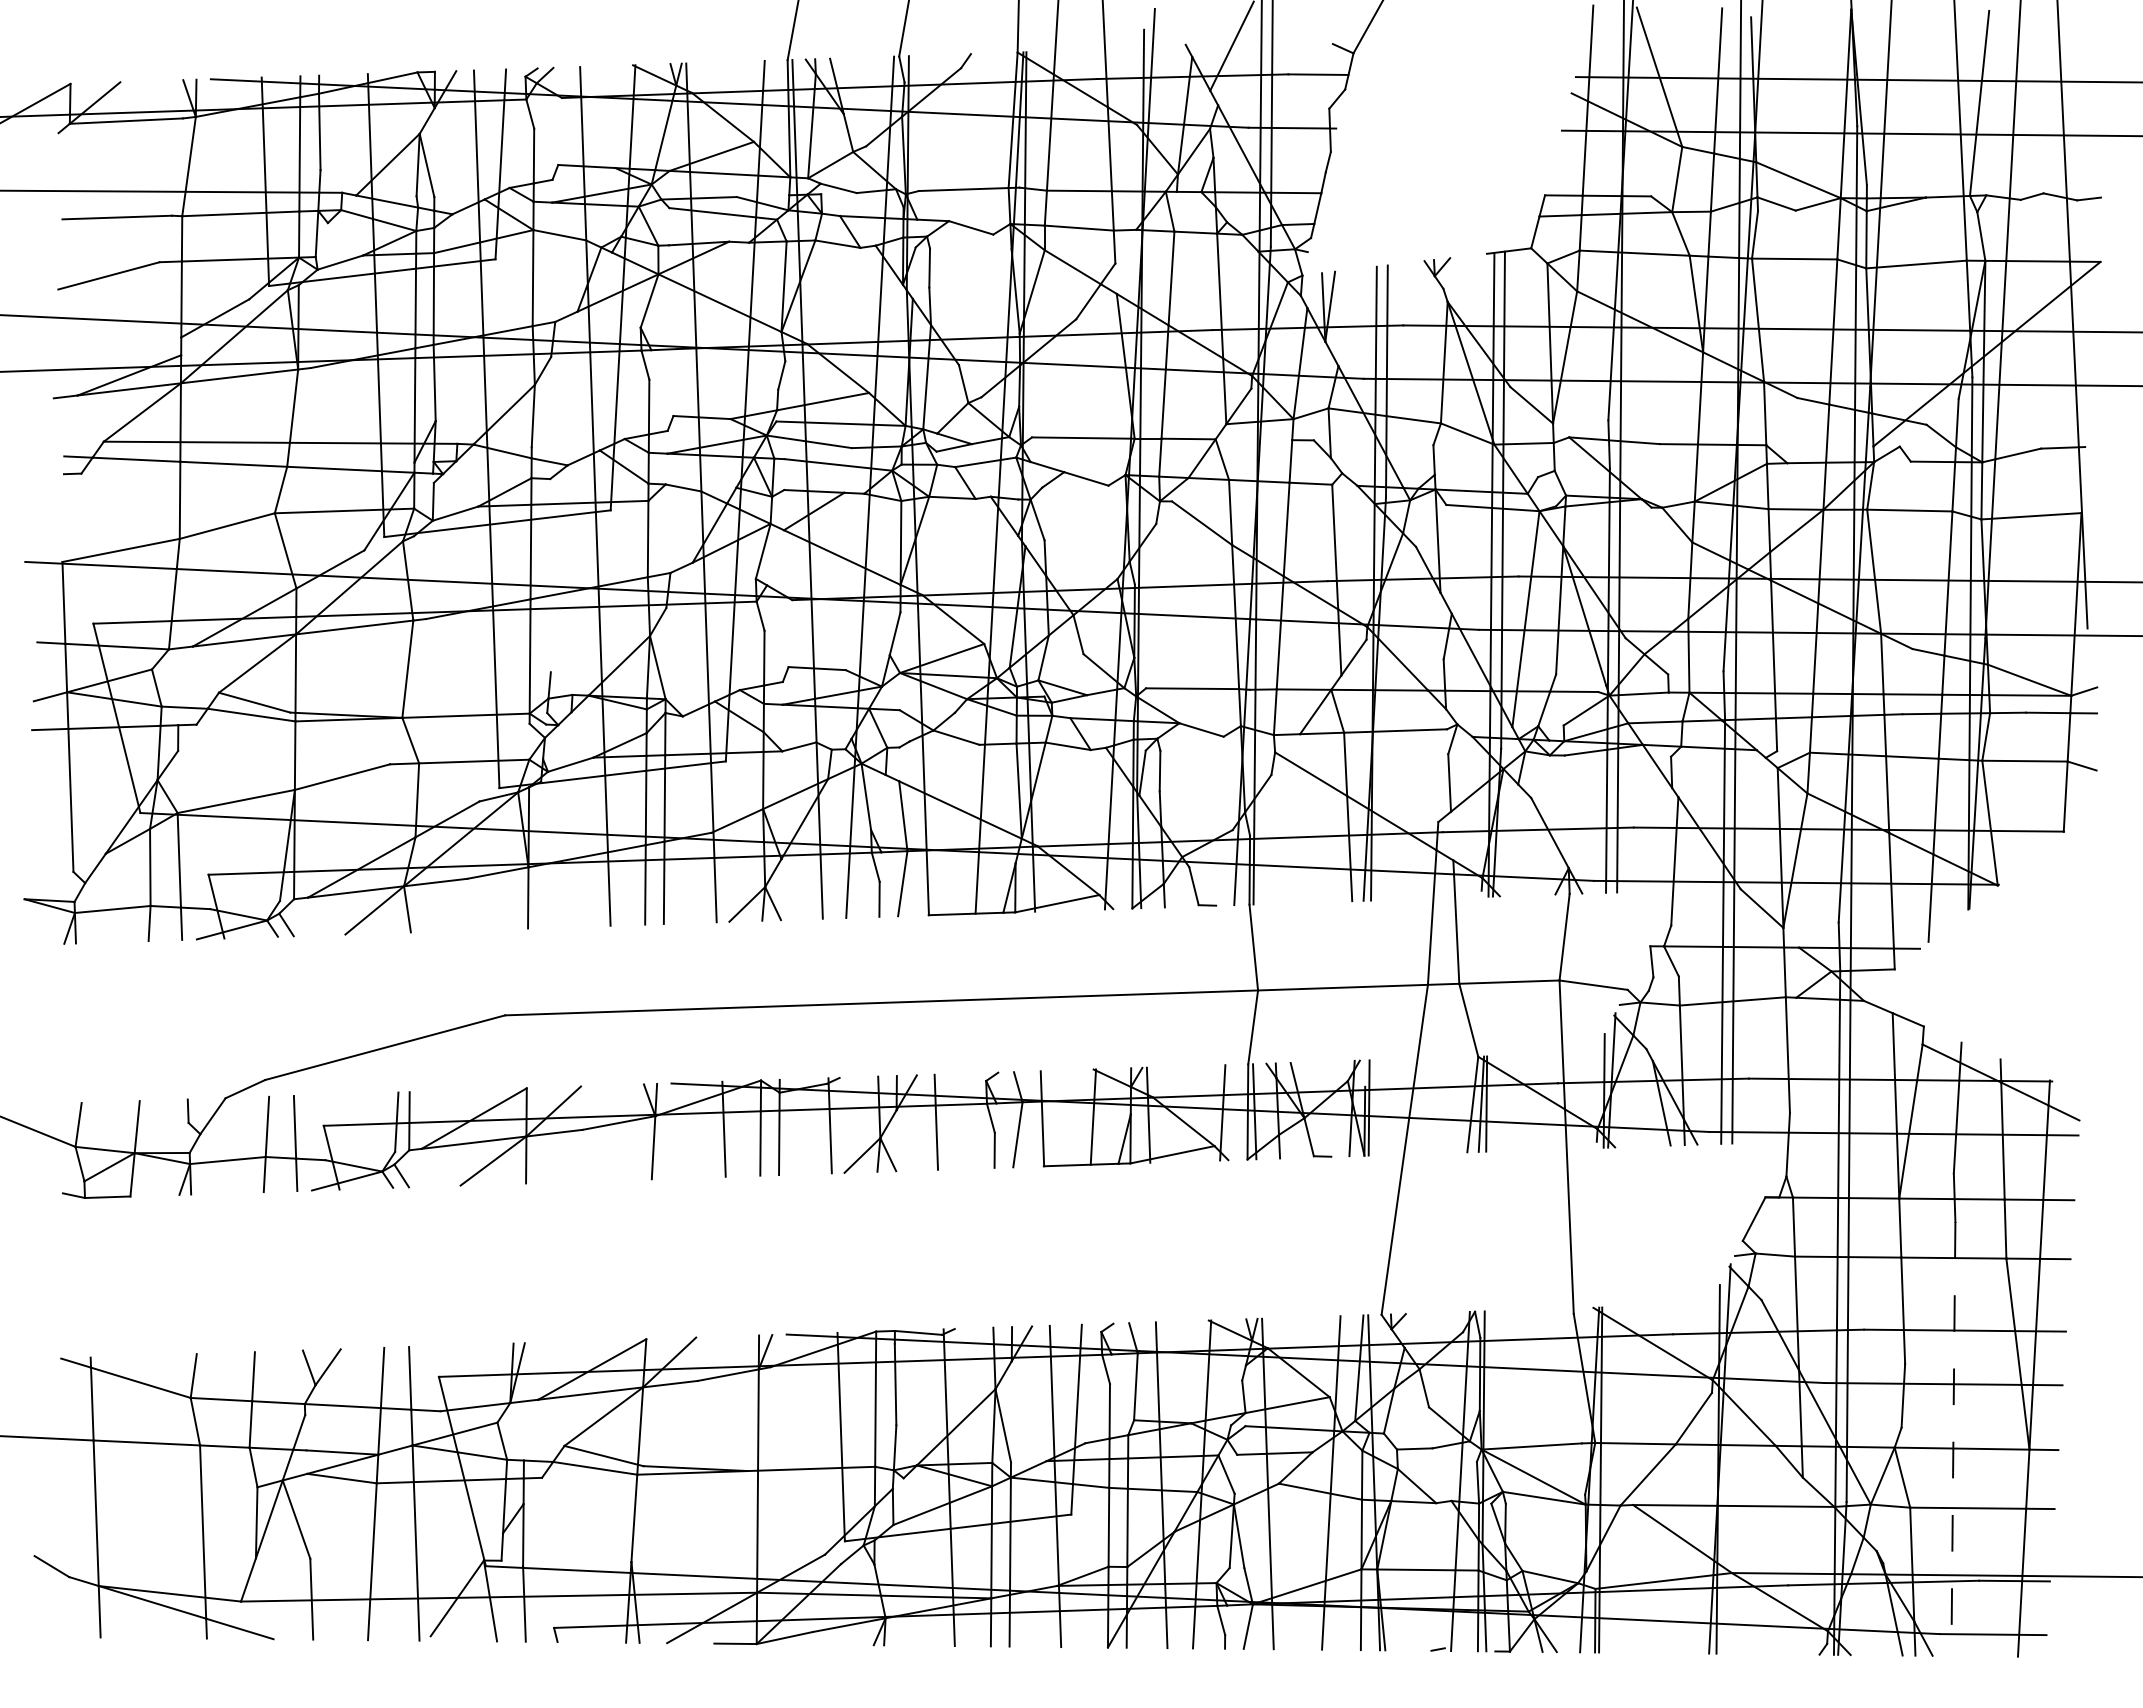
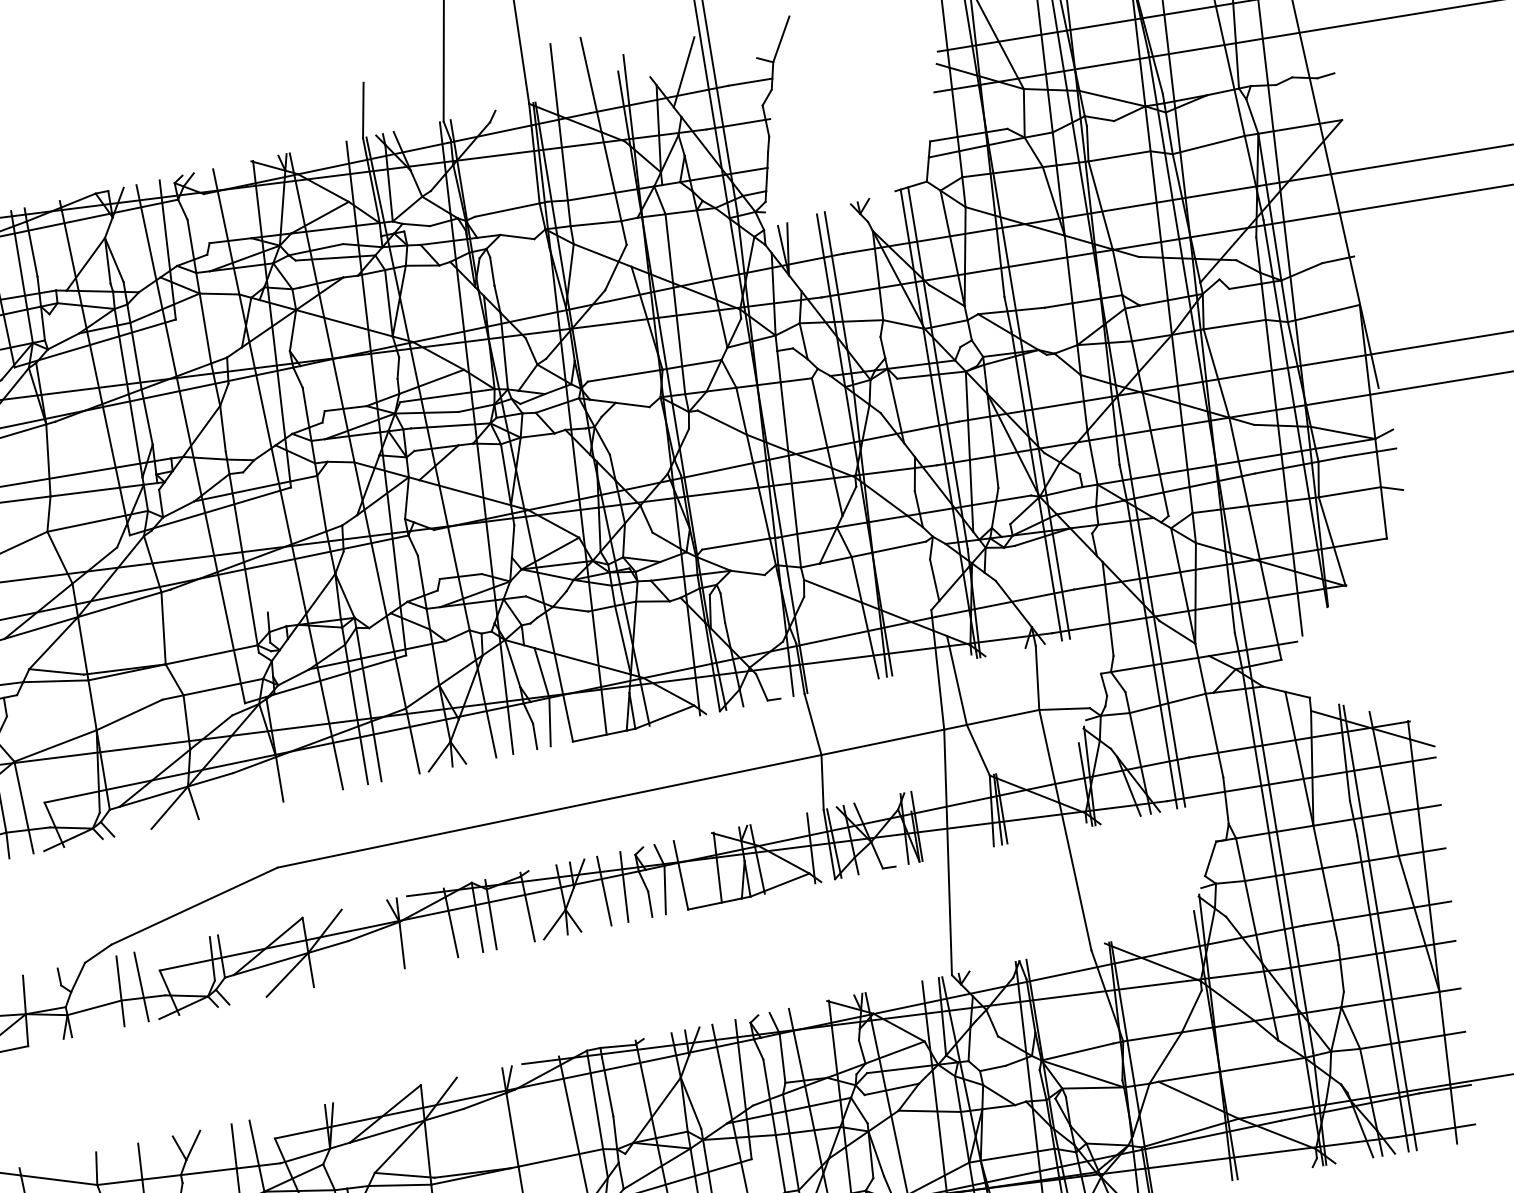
line: (963, 1120) -> (623, 886), added
line: (1964, 1350) -> (1379, 927), added
line: (1953, 1439) -> (1383, 993), dashed -> solid

